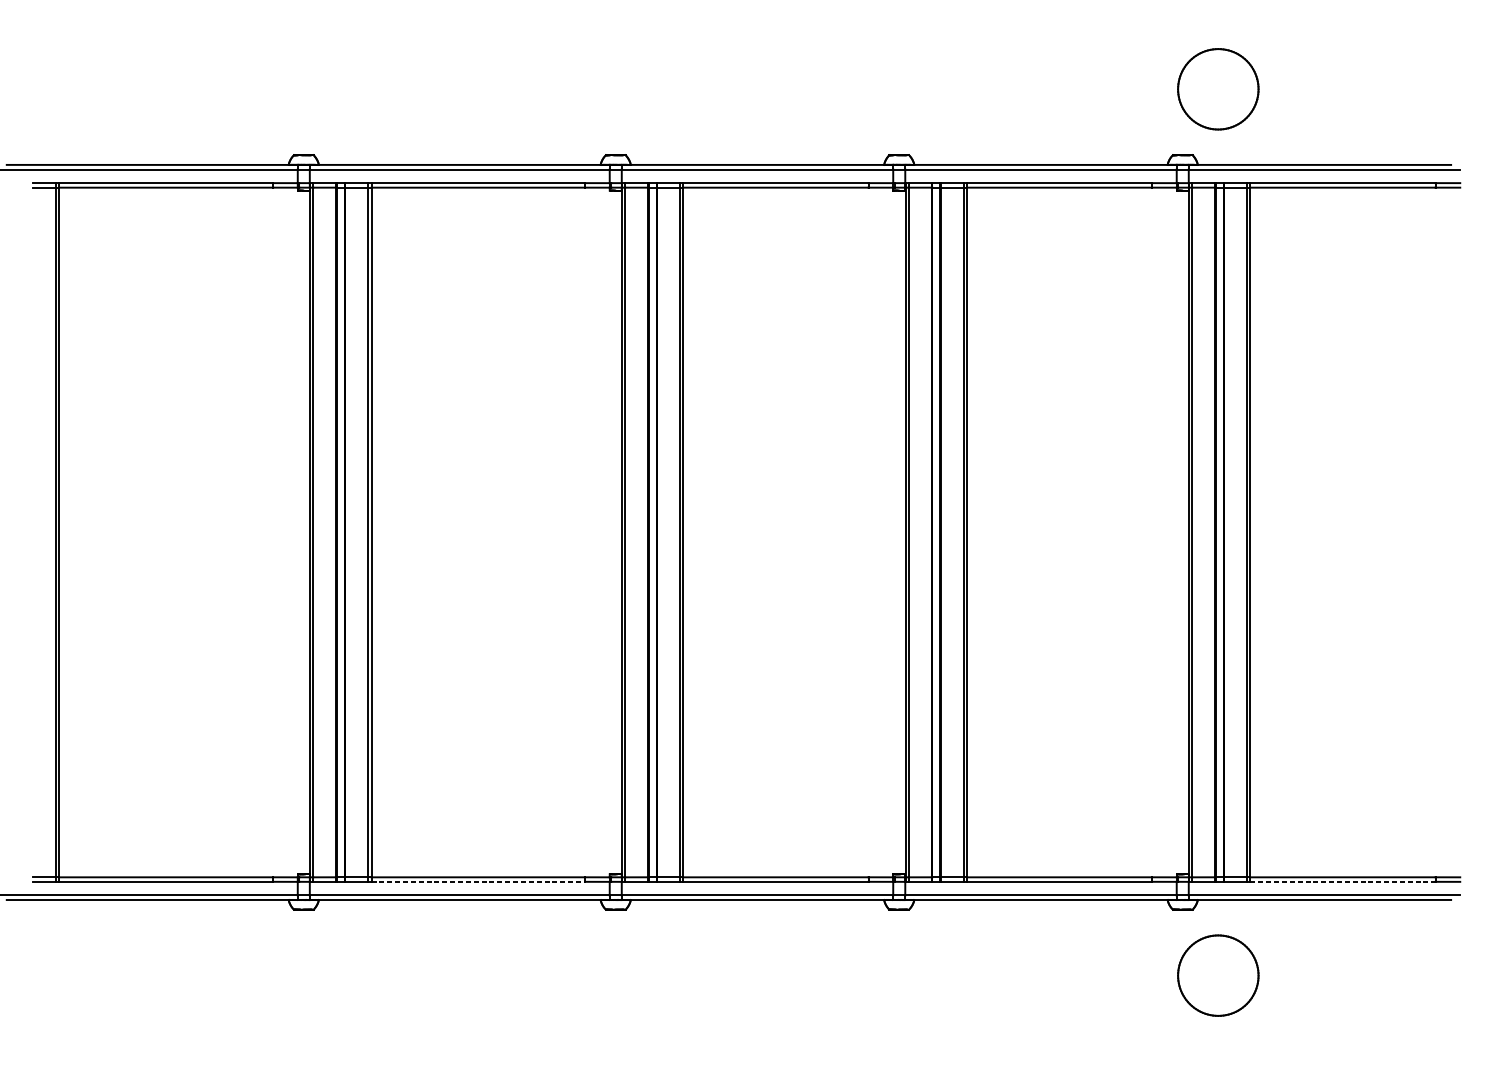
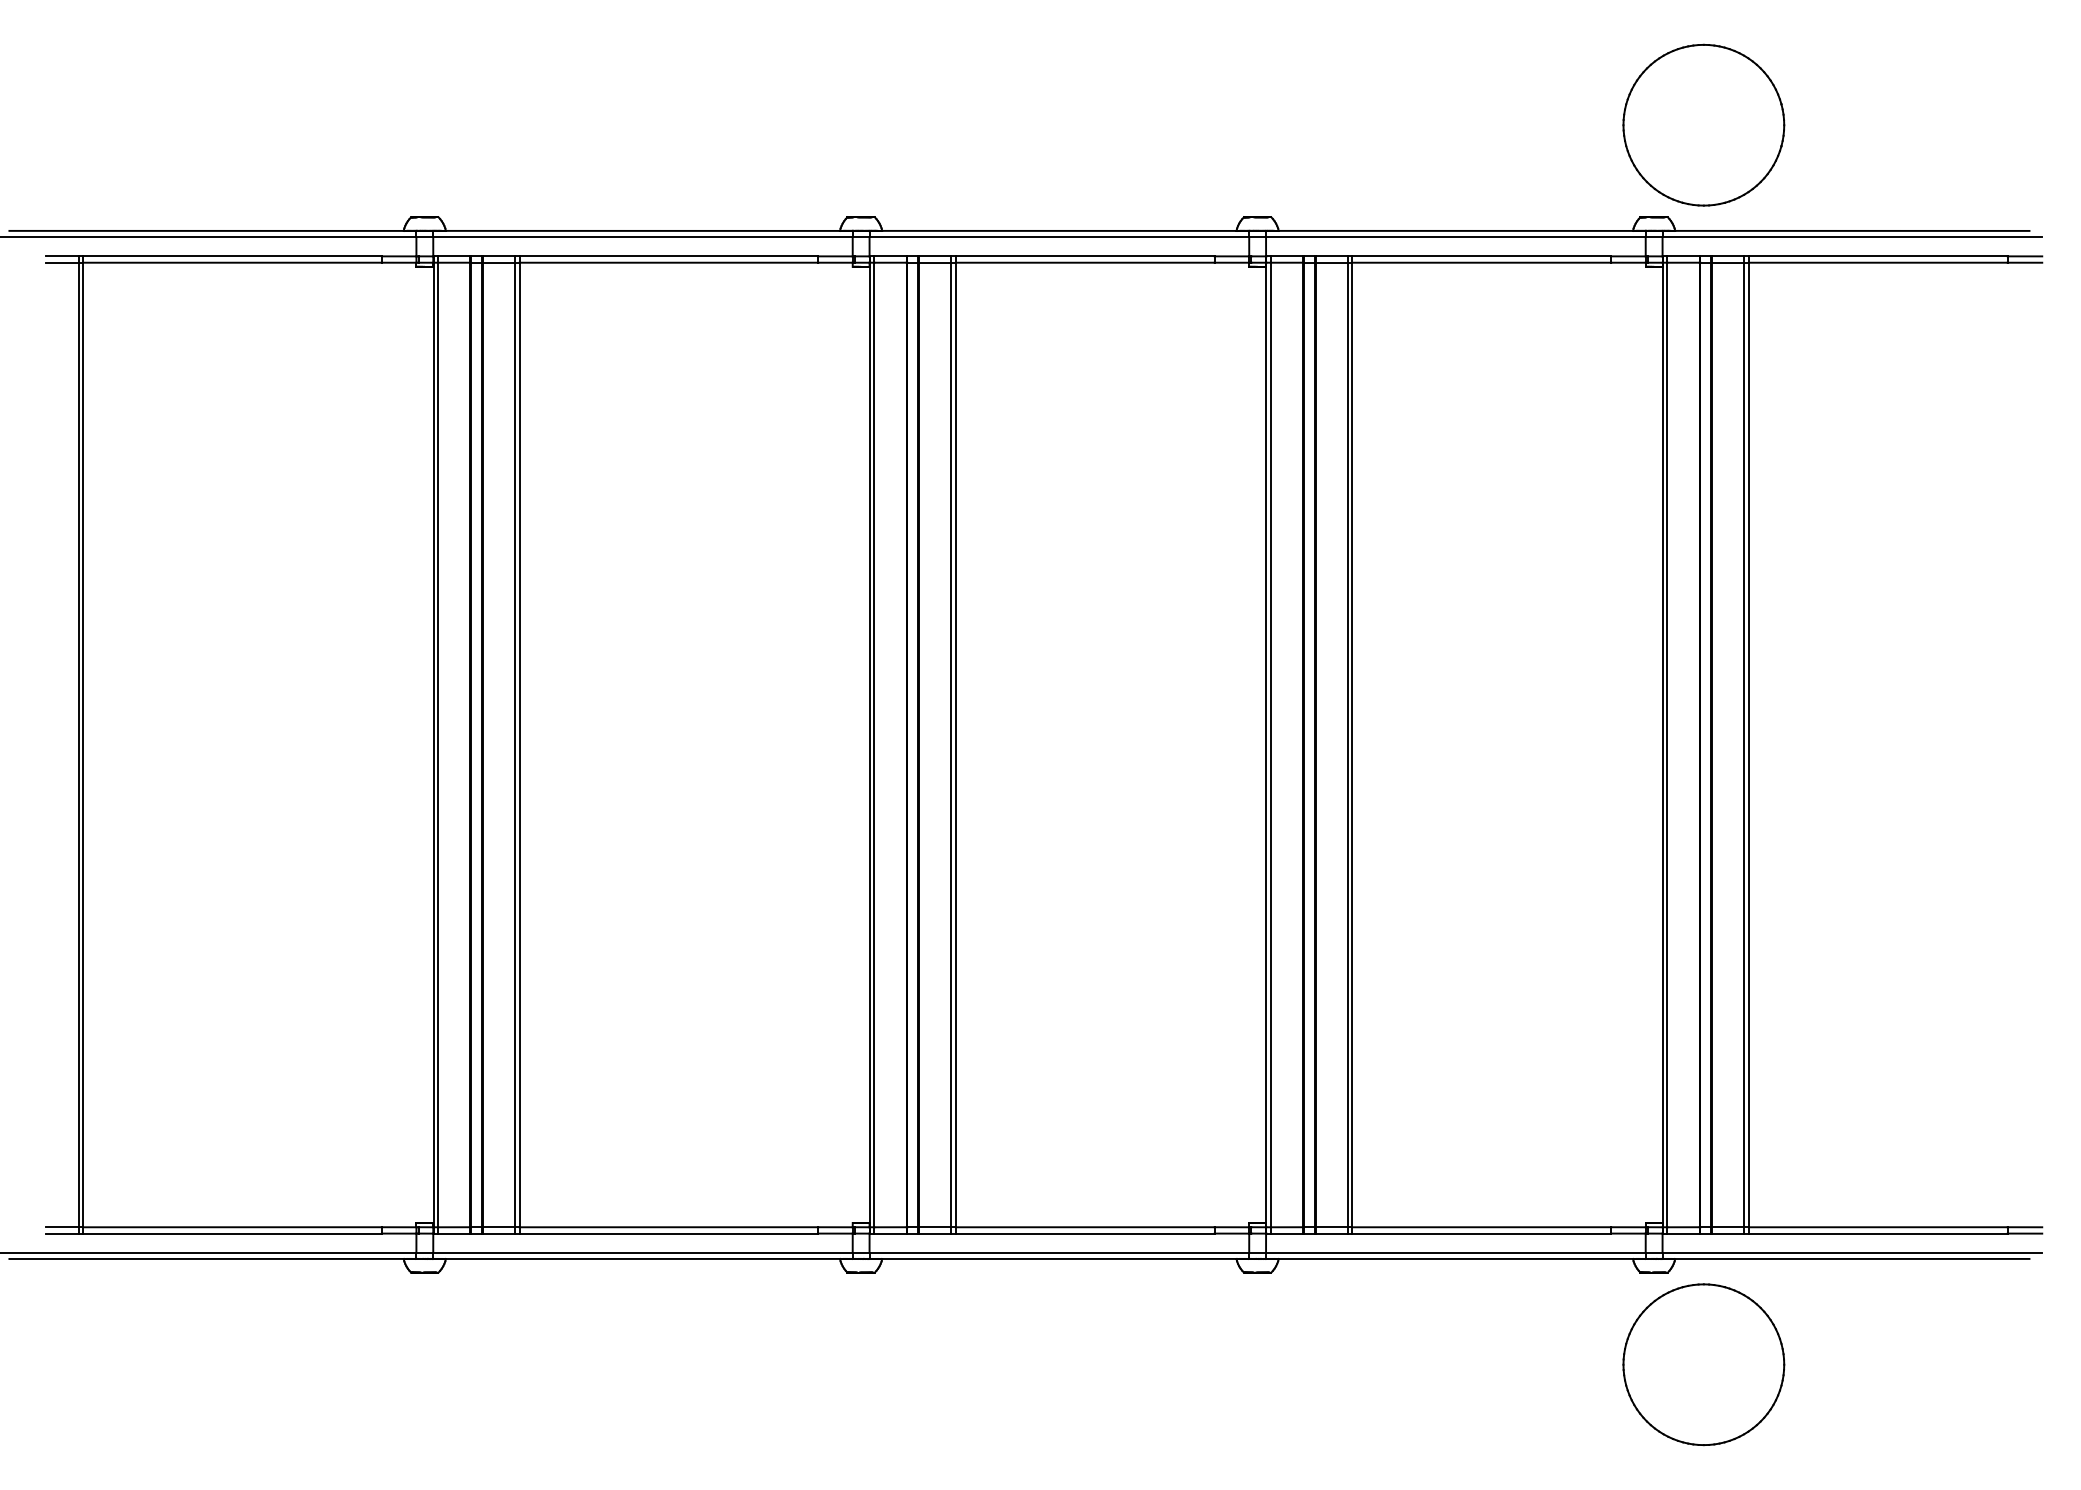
part: (1218, 88) -> (1703, 124), size x1.43
line: (478, 881) -> (669, 1233), dashed -> solid
line: (1343, 881) -> (1878, 1233), dashed -> solid
part: (1218, 975) -> (1703, 1364), size x1.43

